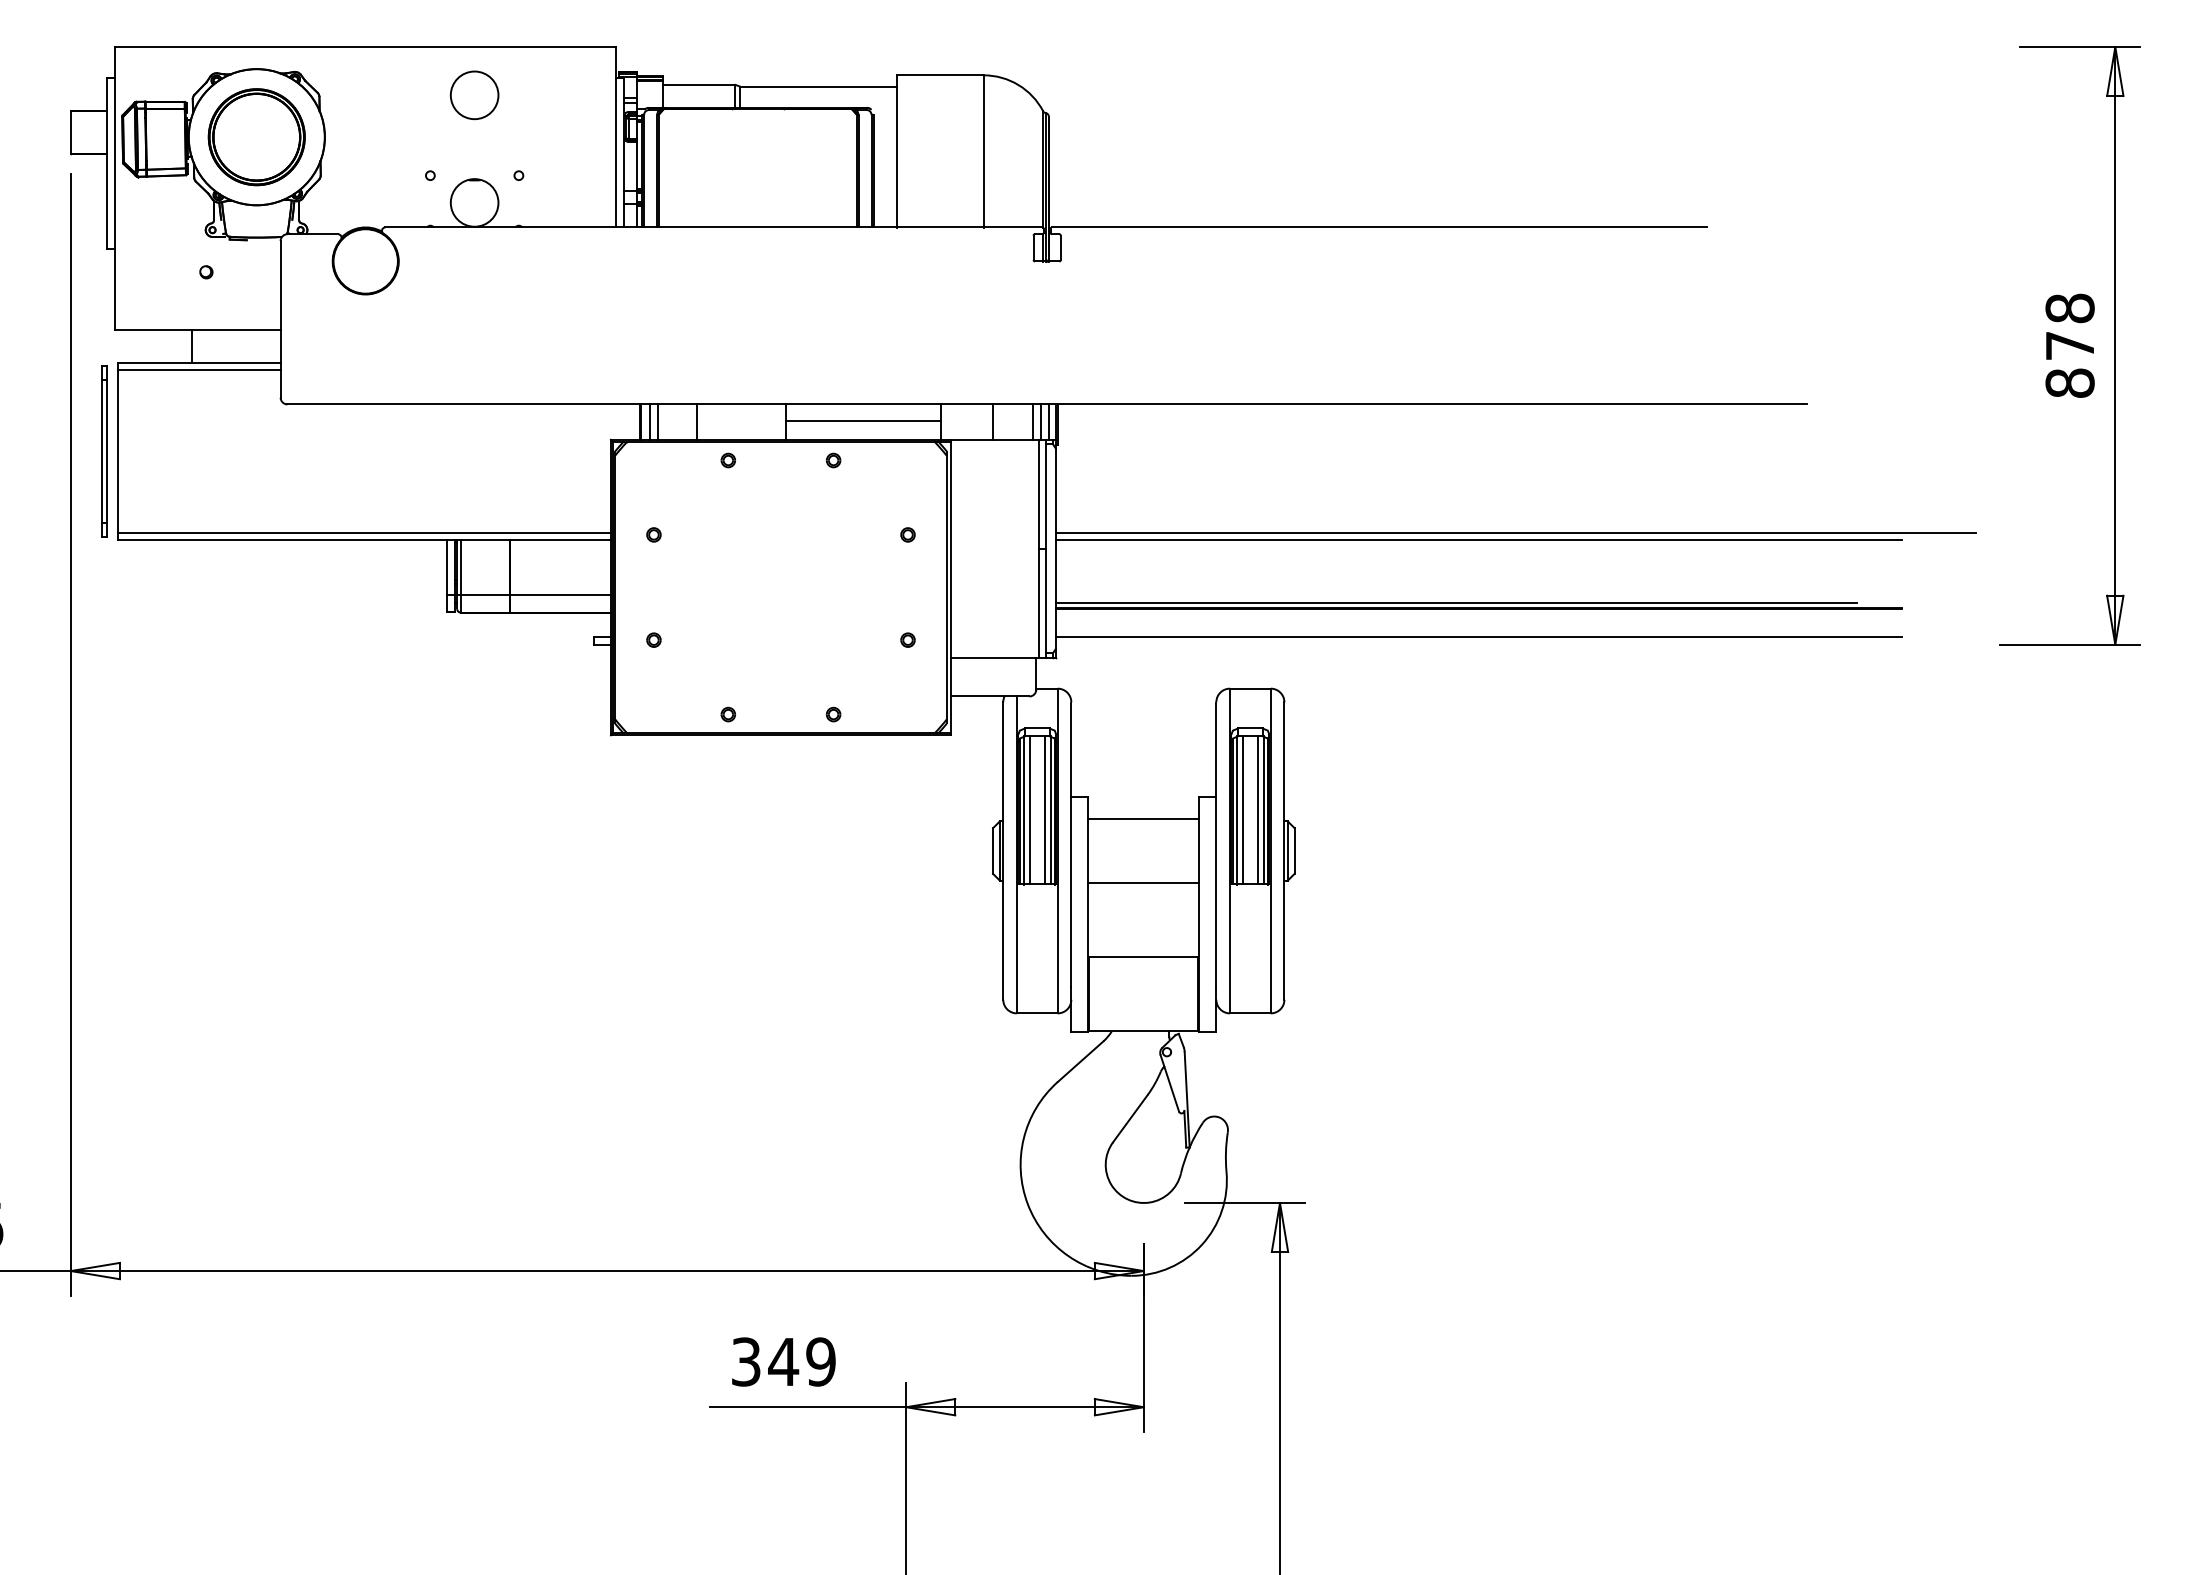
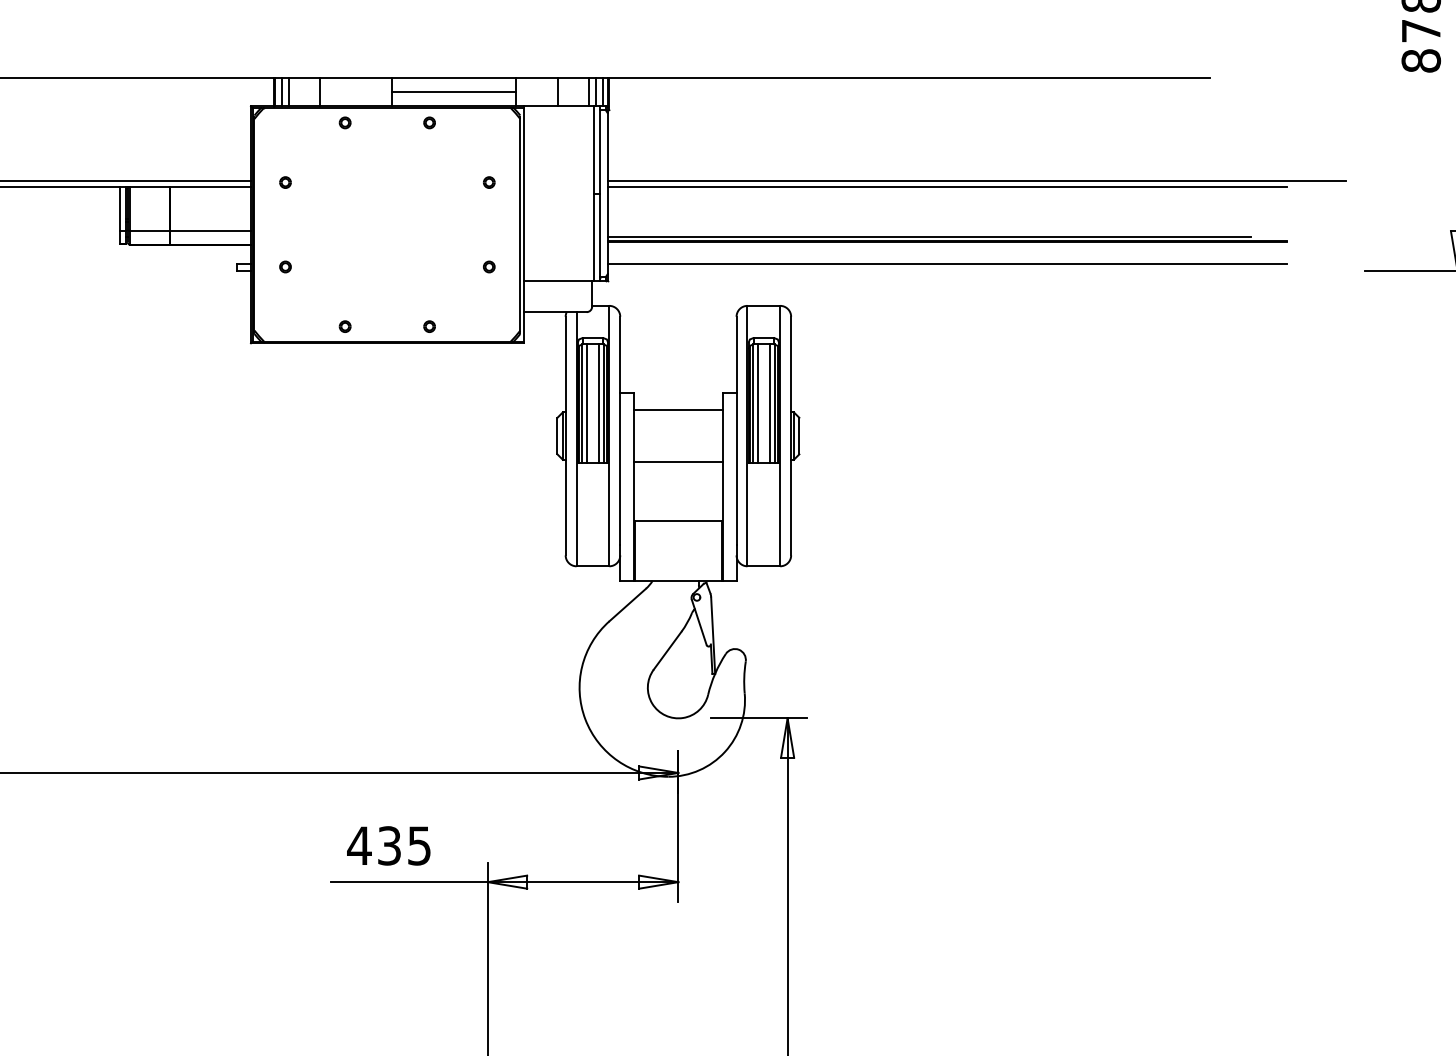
text: (782, 1361) -> (388, 845), 349 -> 435

